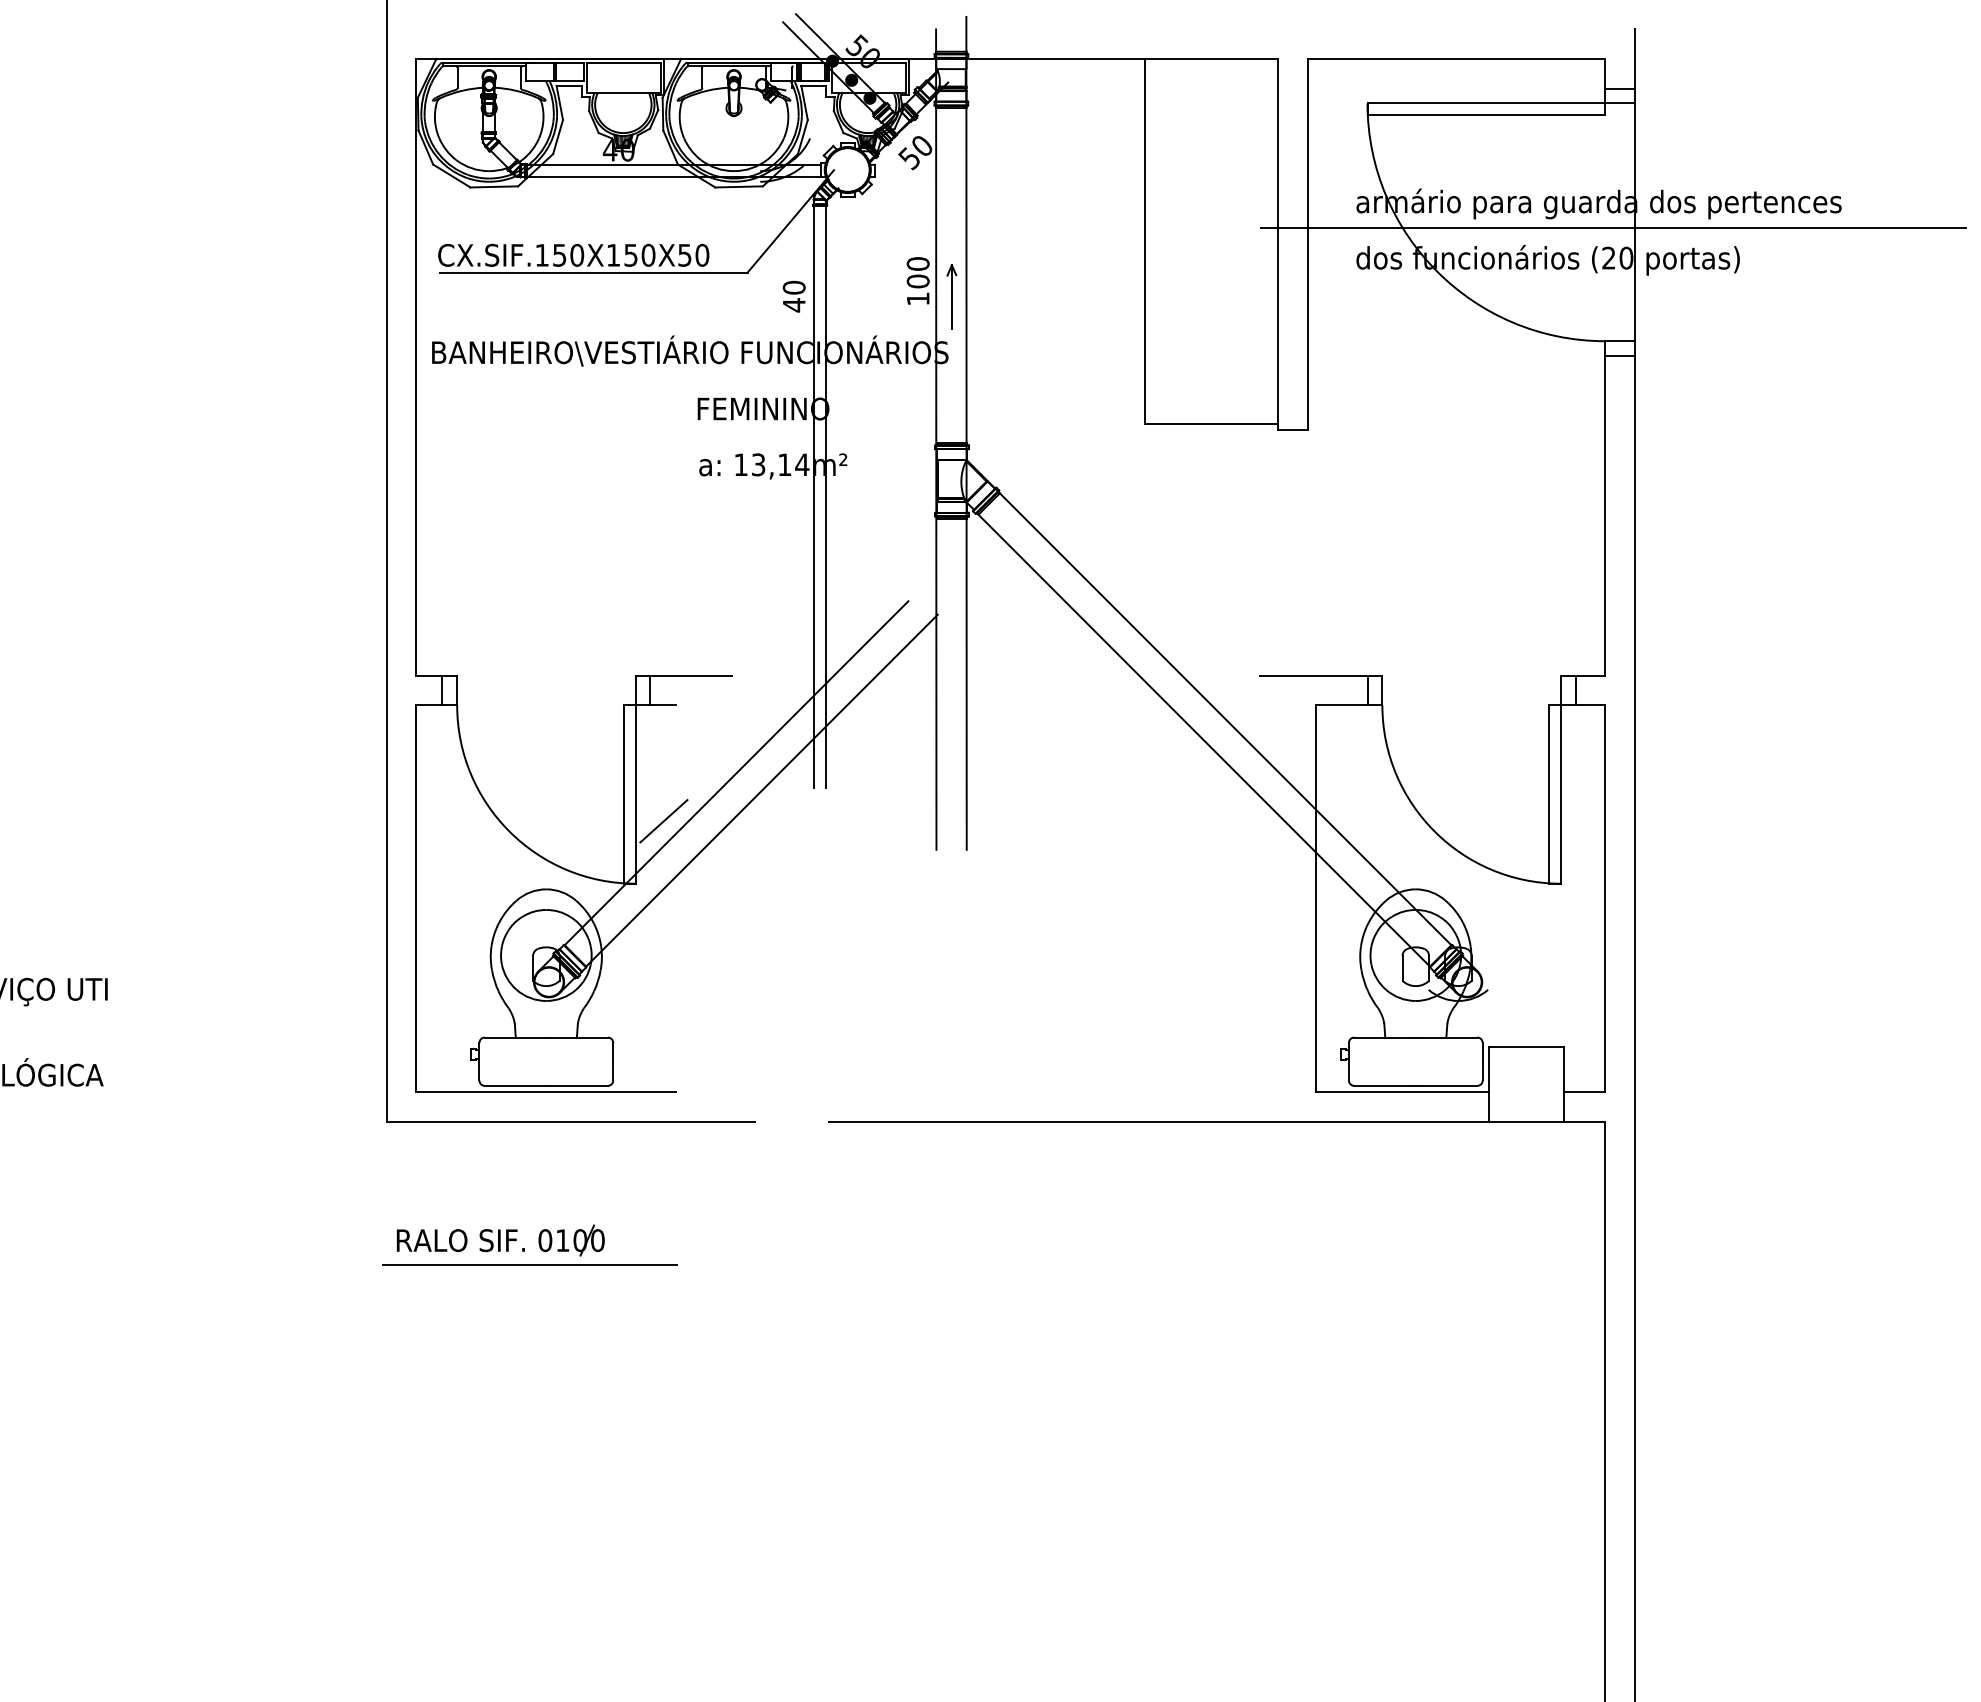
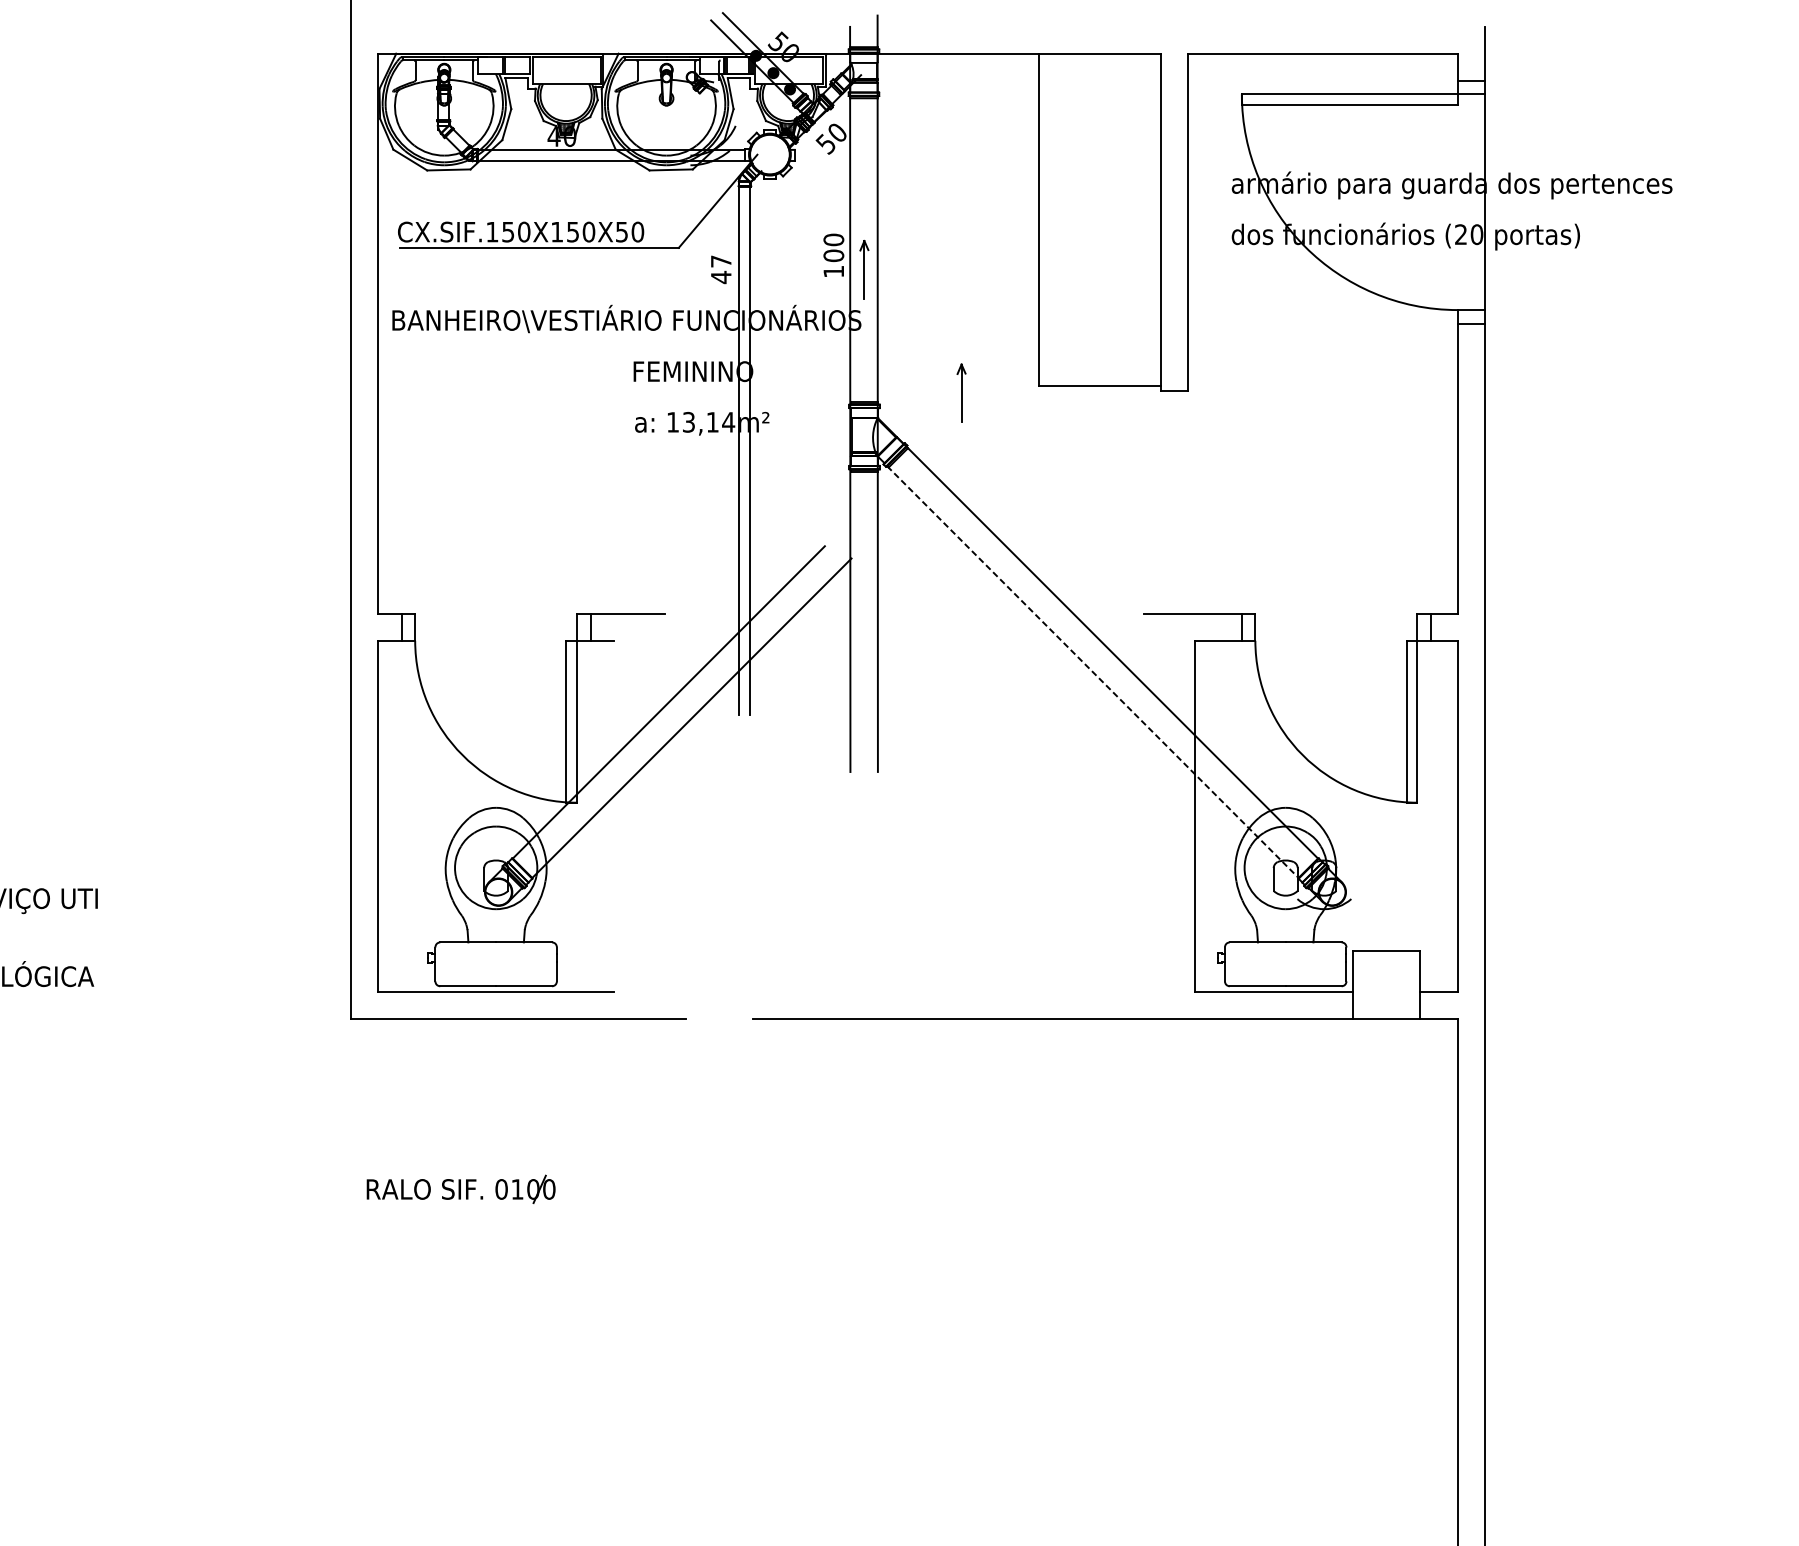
line: (1613, 228) -> (1465, 207), removed
text: (793, 287) -> (720, 261), 40 -> 47
part: (1058, 432) -> (961, 392), added
line: (1203, 740) -> (1092, 672), solid -> dashed
line: (663, 821) -> (602, 746), removed
part: (500, 1240) -> (460, 1189), moved
line: (530, 1265) -> (481, 1149), removed

